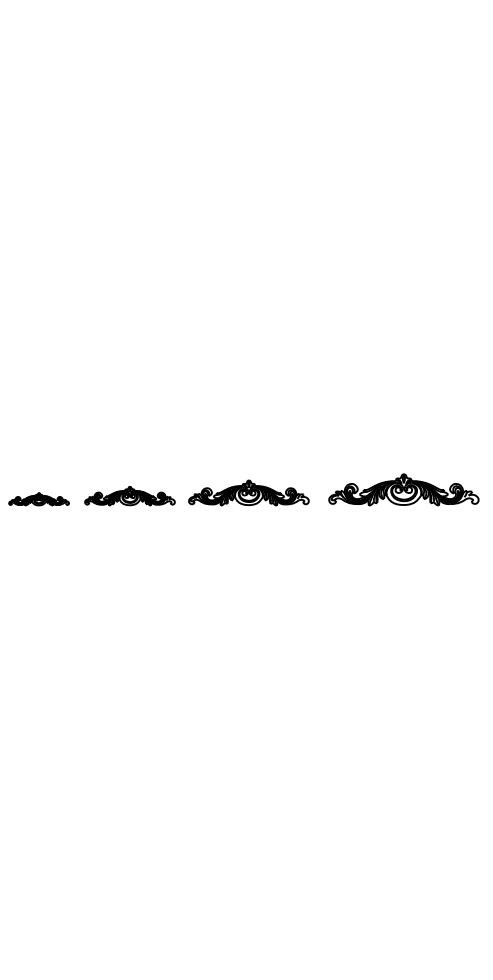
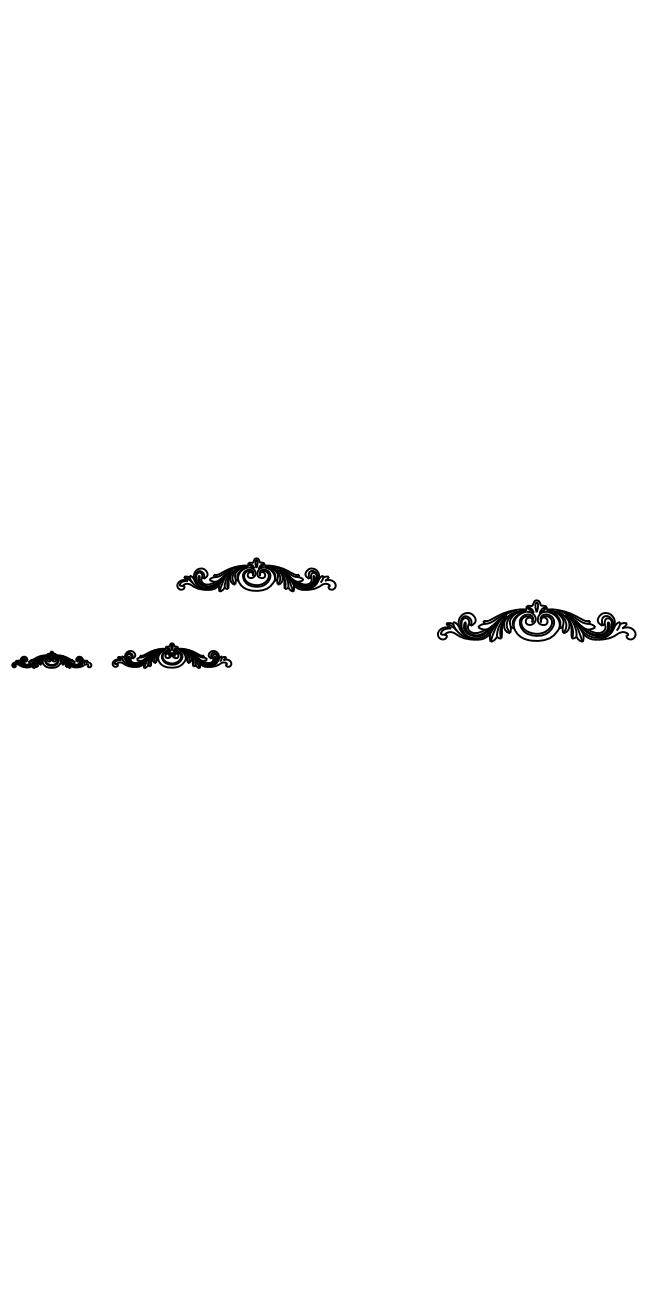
part: (403, 489) -> (536, 620), moved
part: (248, 492) -> (255, 574), moved

